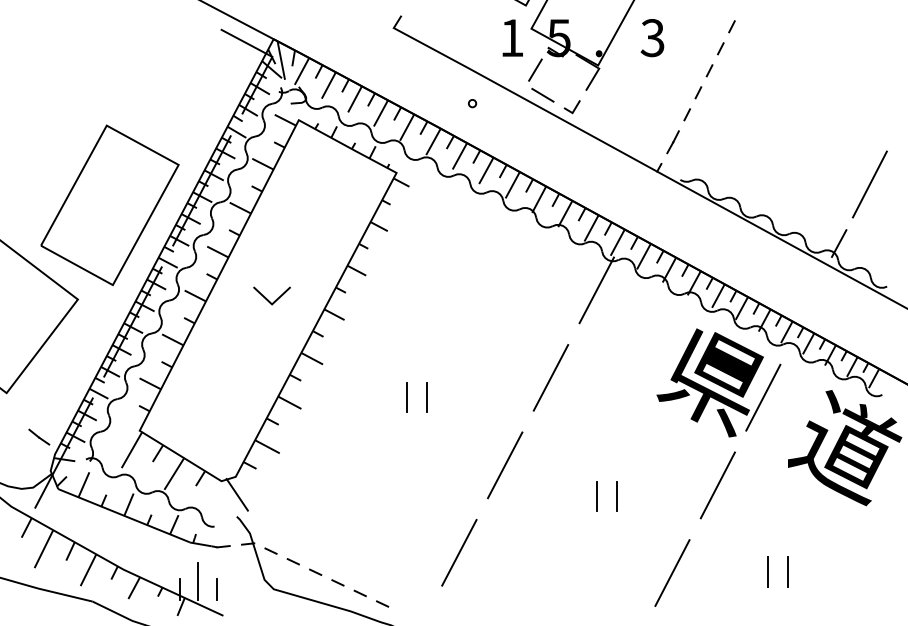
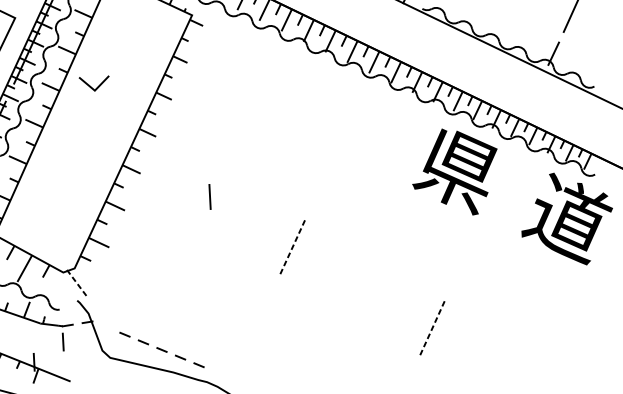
line: (596, 290) -> (359, 102), removed
line: (267, 298) -> (90, 86), moved
line: (550, 377) -> (325, 174), removed
line: (426, 397) -> (225, 196), removed
line: (763, 397) -> (498, 181), removed
line: (504, 465) -> (291, 247), solid -> dashed
line: (717, 485) -> (465, 254), removed
line: (237, 494) -> (76, 282), solid -> dashed
line: (597, 496) -> (368, 268), removed
line: (616, 496) -> (384, 268), removed
line: (270, 550) -> (105, 326), removed
line: (459, 552) -> (259, 320), removed
line: (768, 571) -> (510, 322), removed
line: (787, 571) -> (525, 321), removed
line: (672, 572) -> (432, 327), solid -> dashed
line: (198, 581) -> (48, 354), removed
line: (216, 589) -> (62, 341), moved

